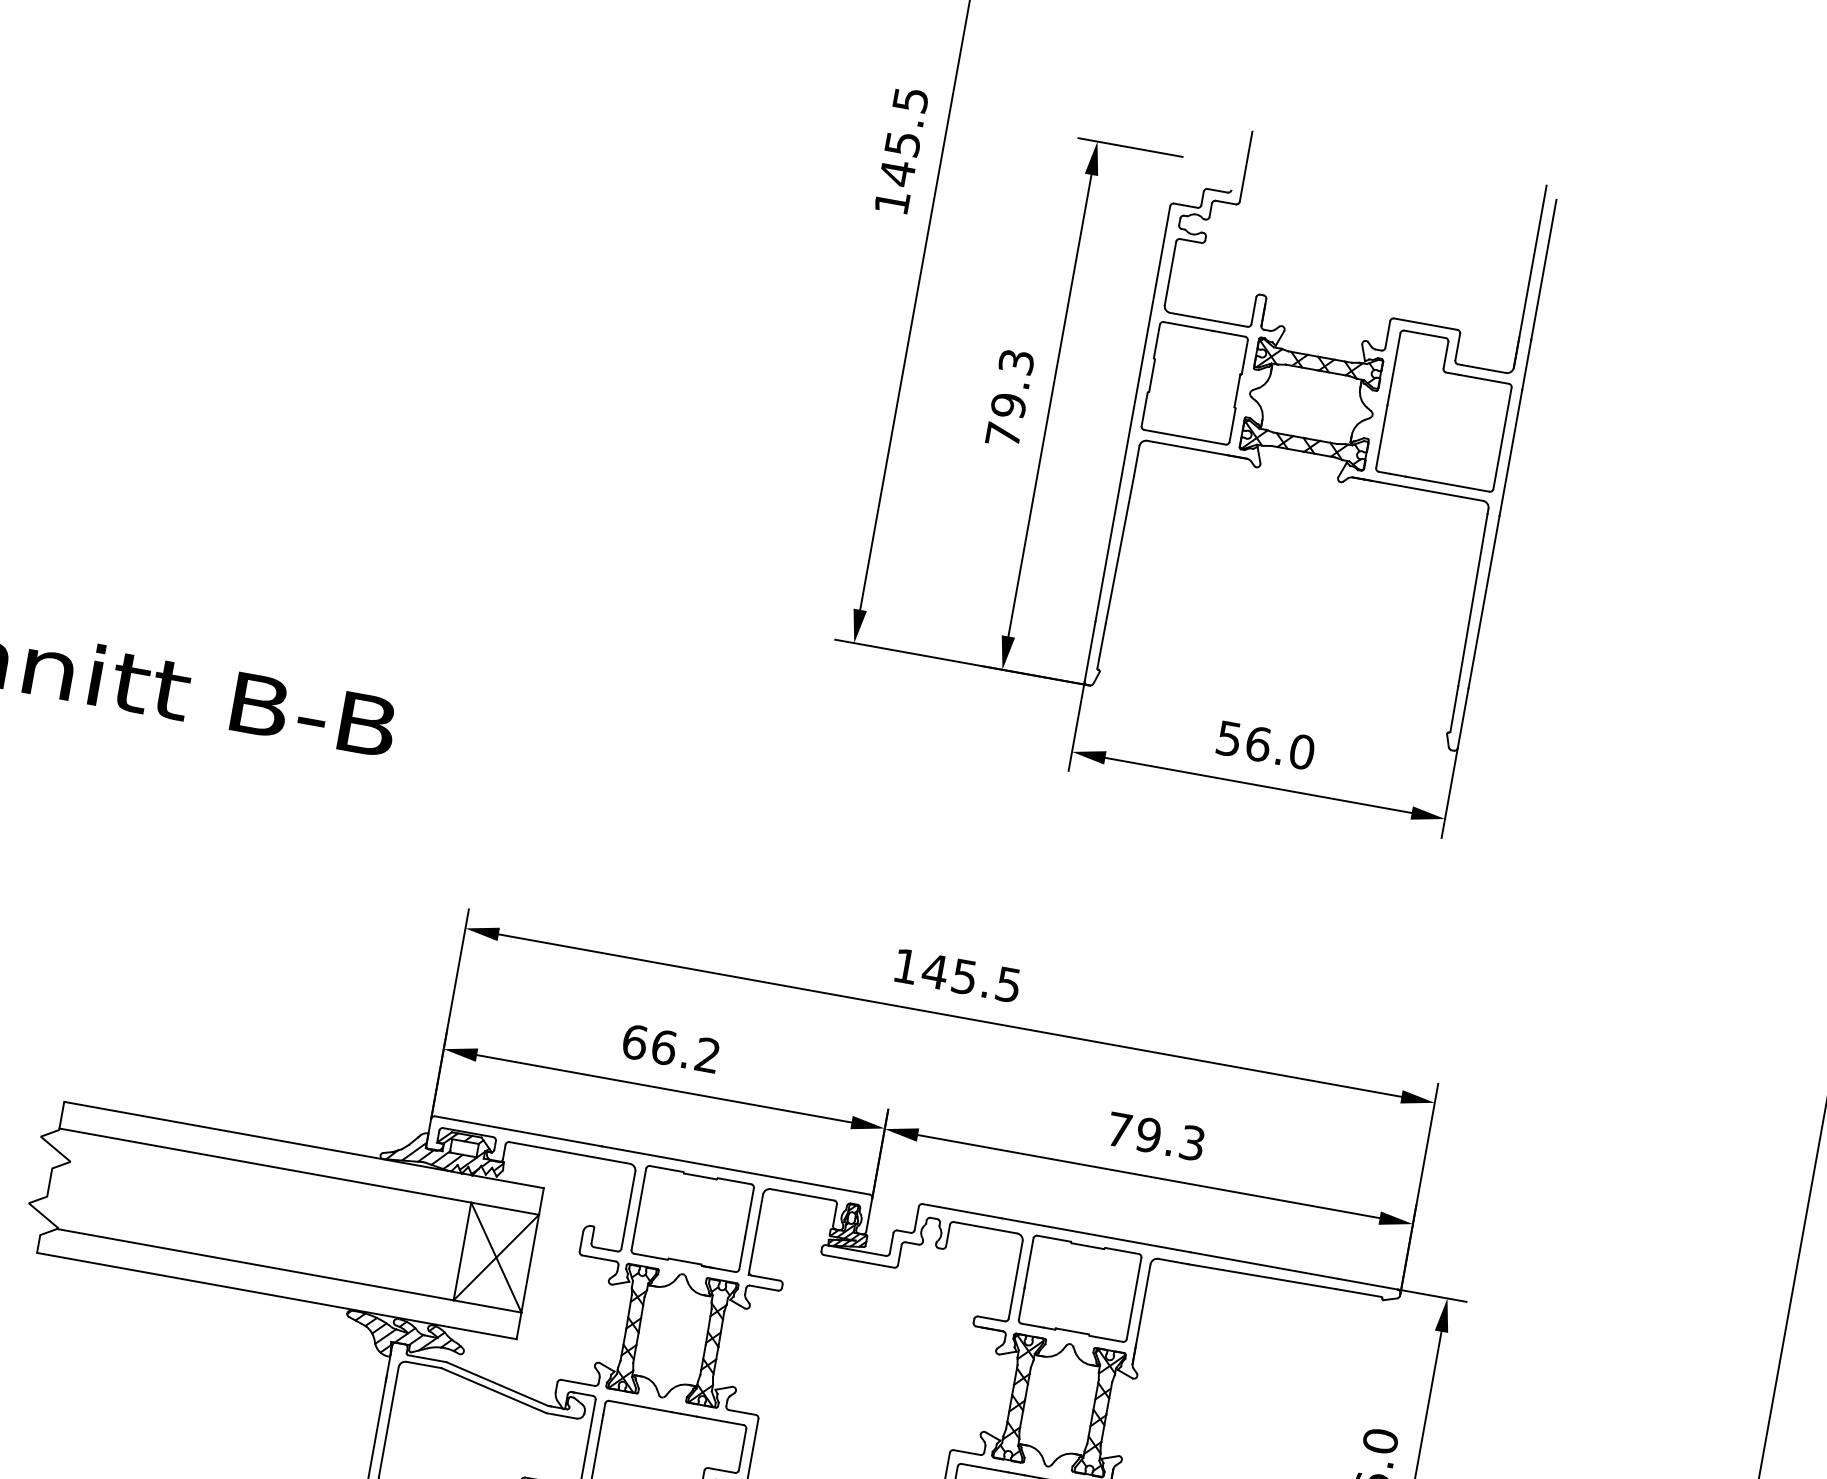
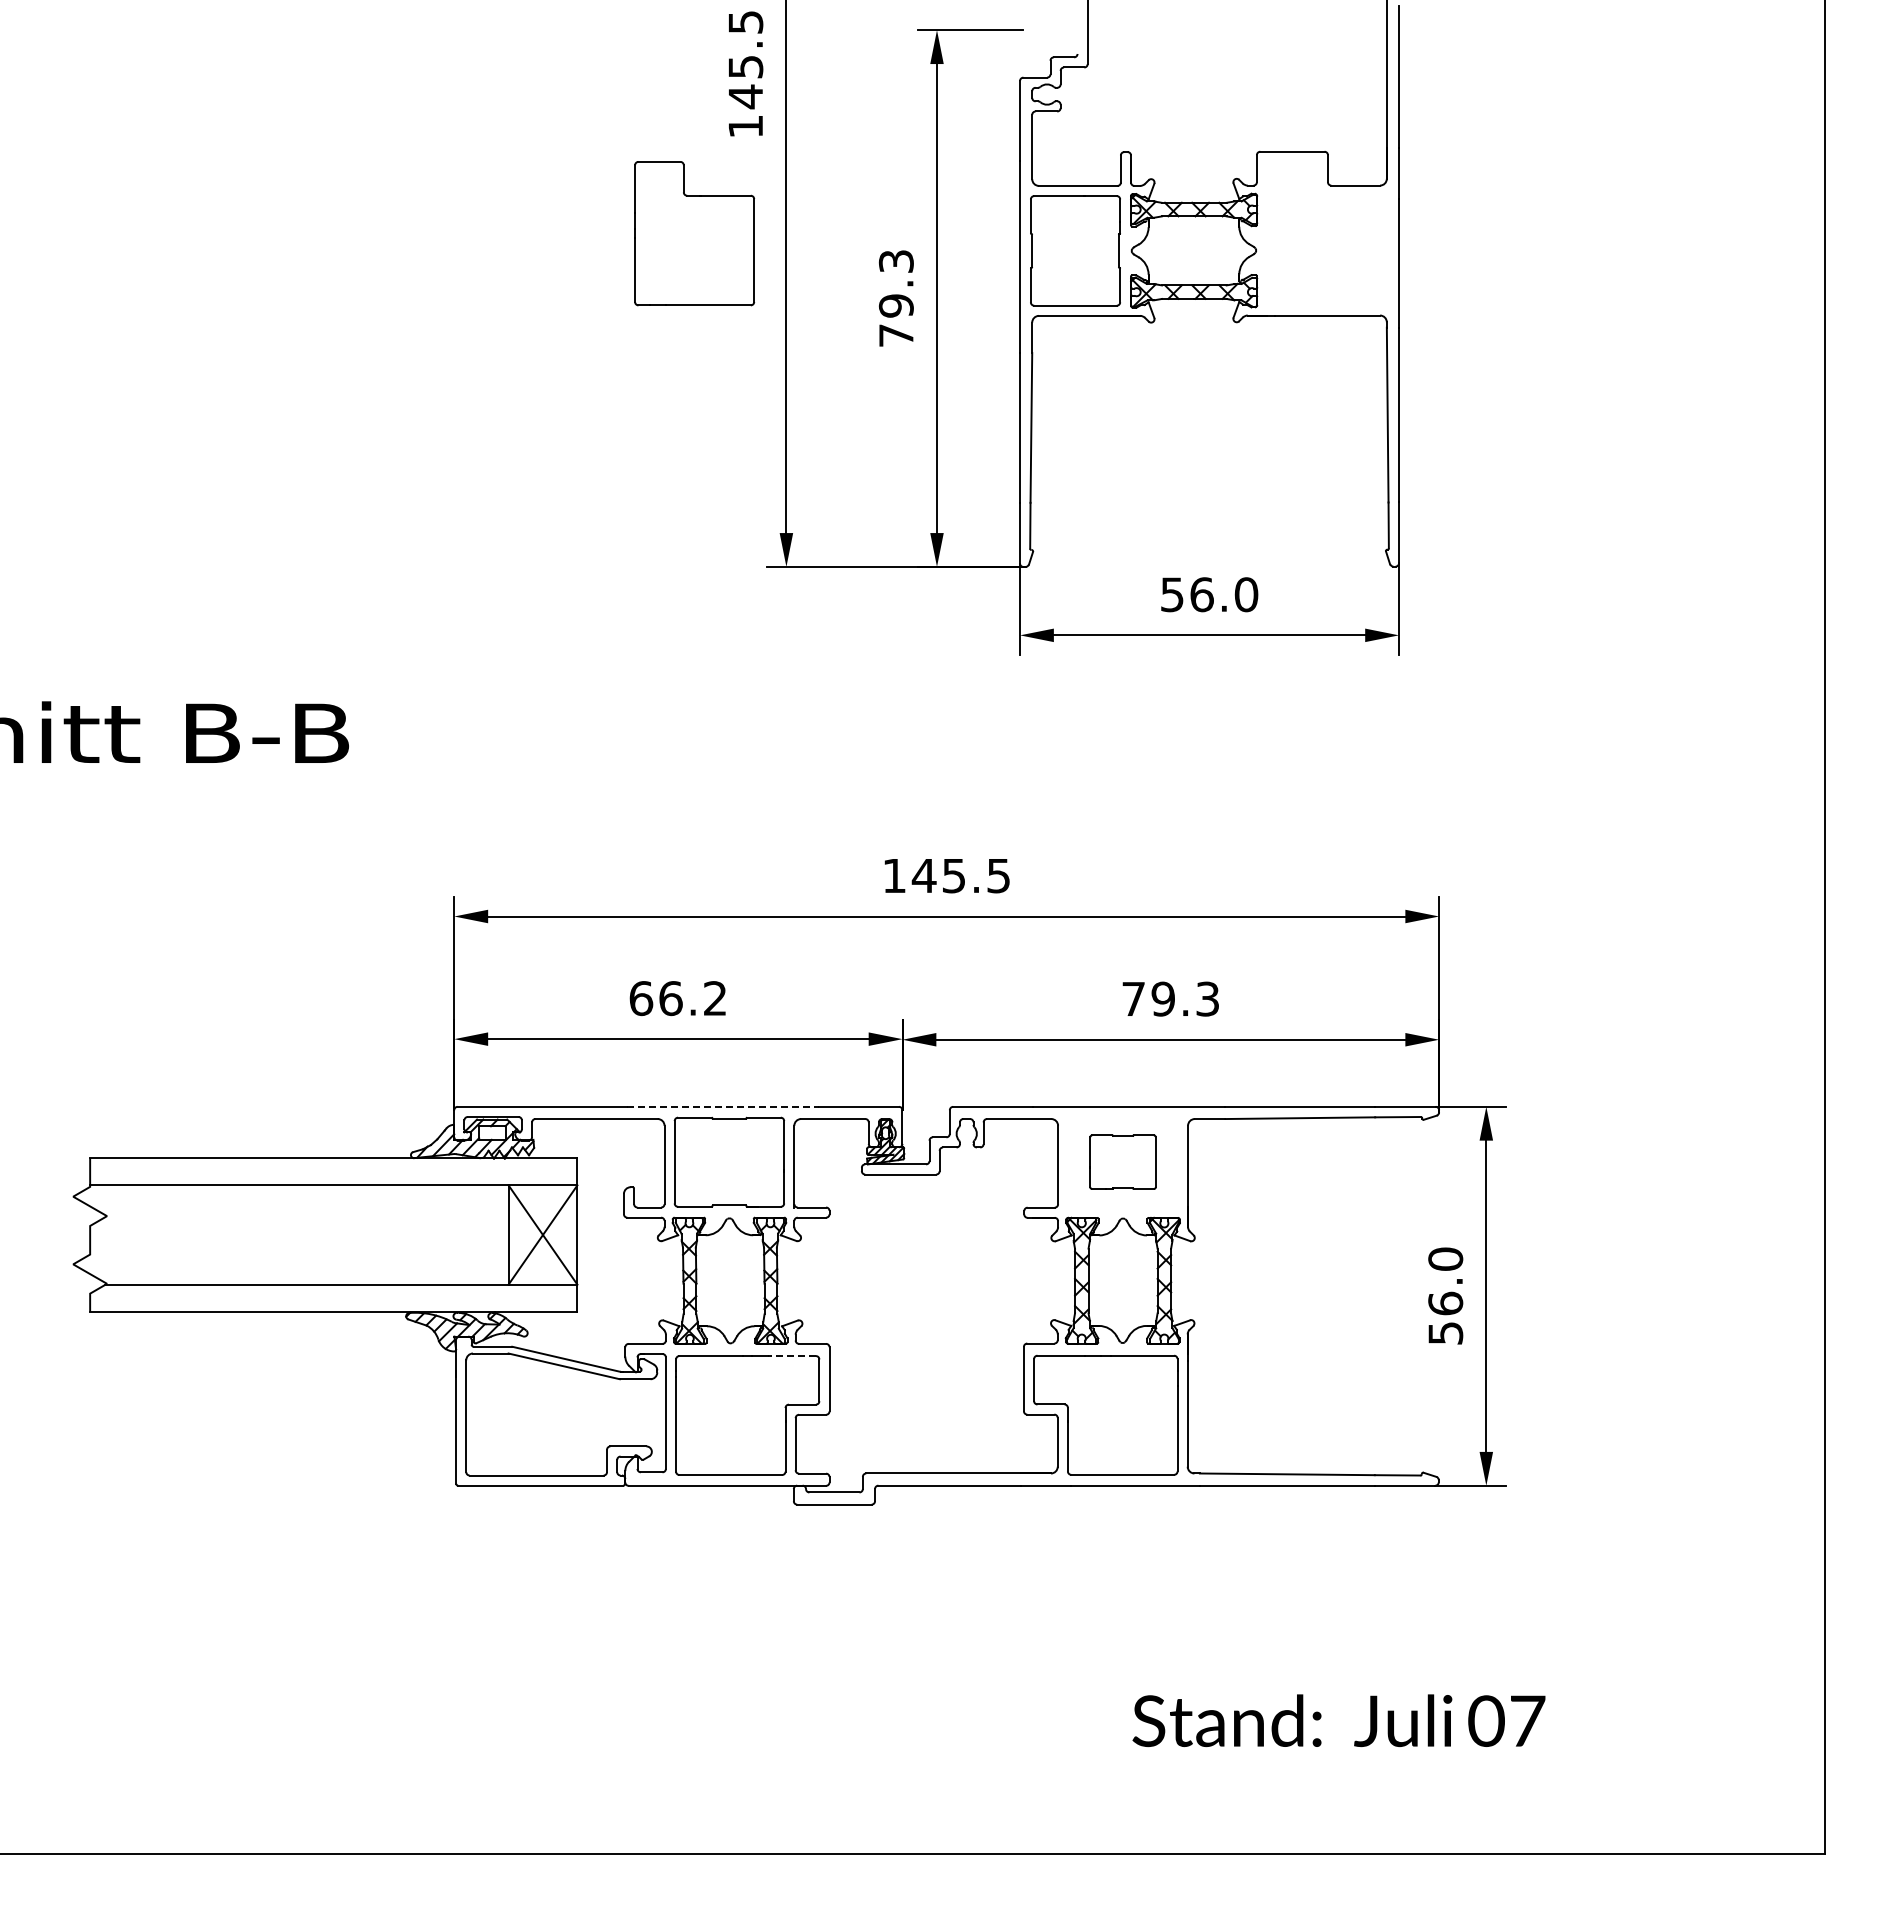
part: (1446, 411) -> (694, 233), moved
line: (696, 1163) -> (723, 1106), solid -> dashed
part: (1079, 1287) -> (1122, 1161), size x0.6
line: (720, 1421) -> (792, 1356), solid -> dashed

